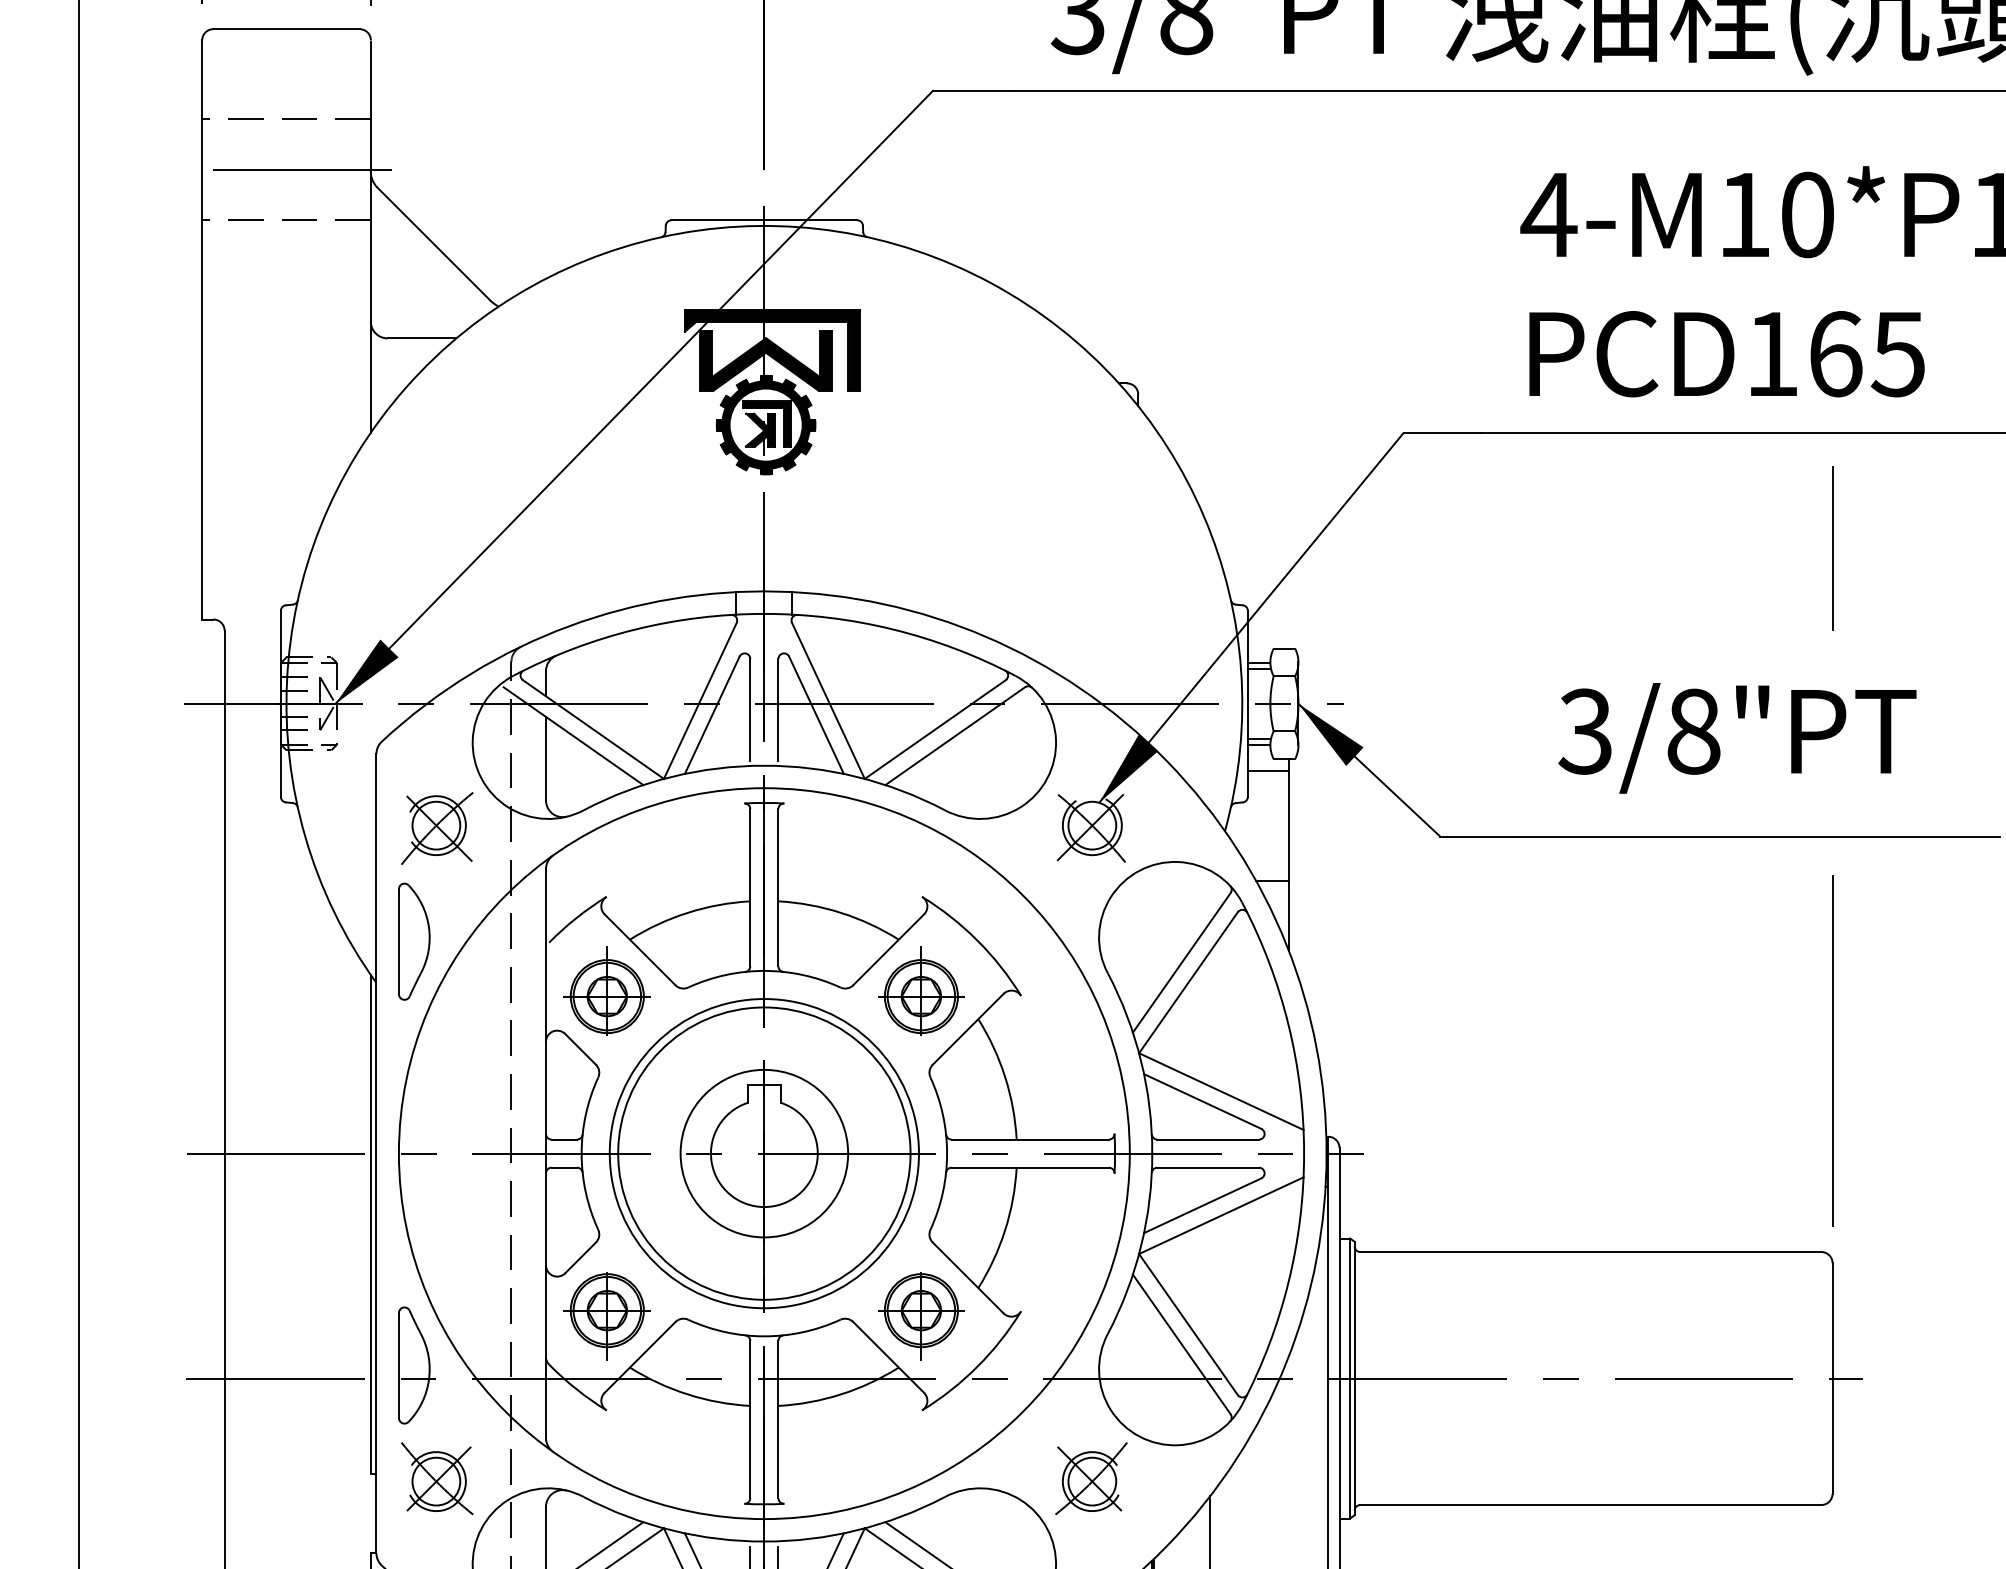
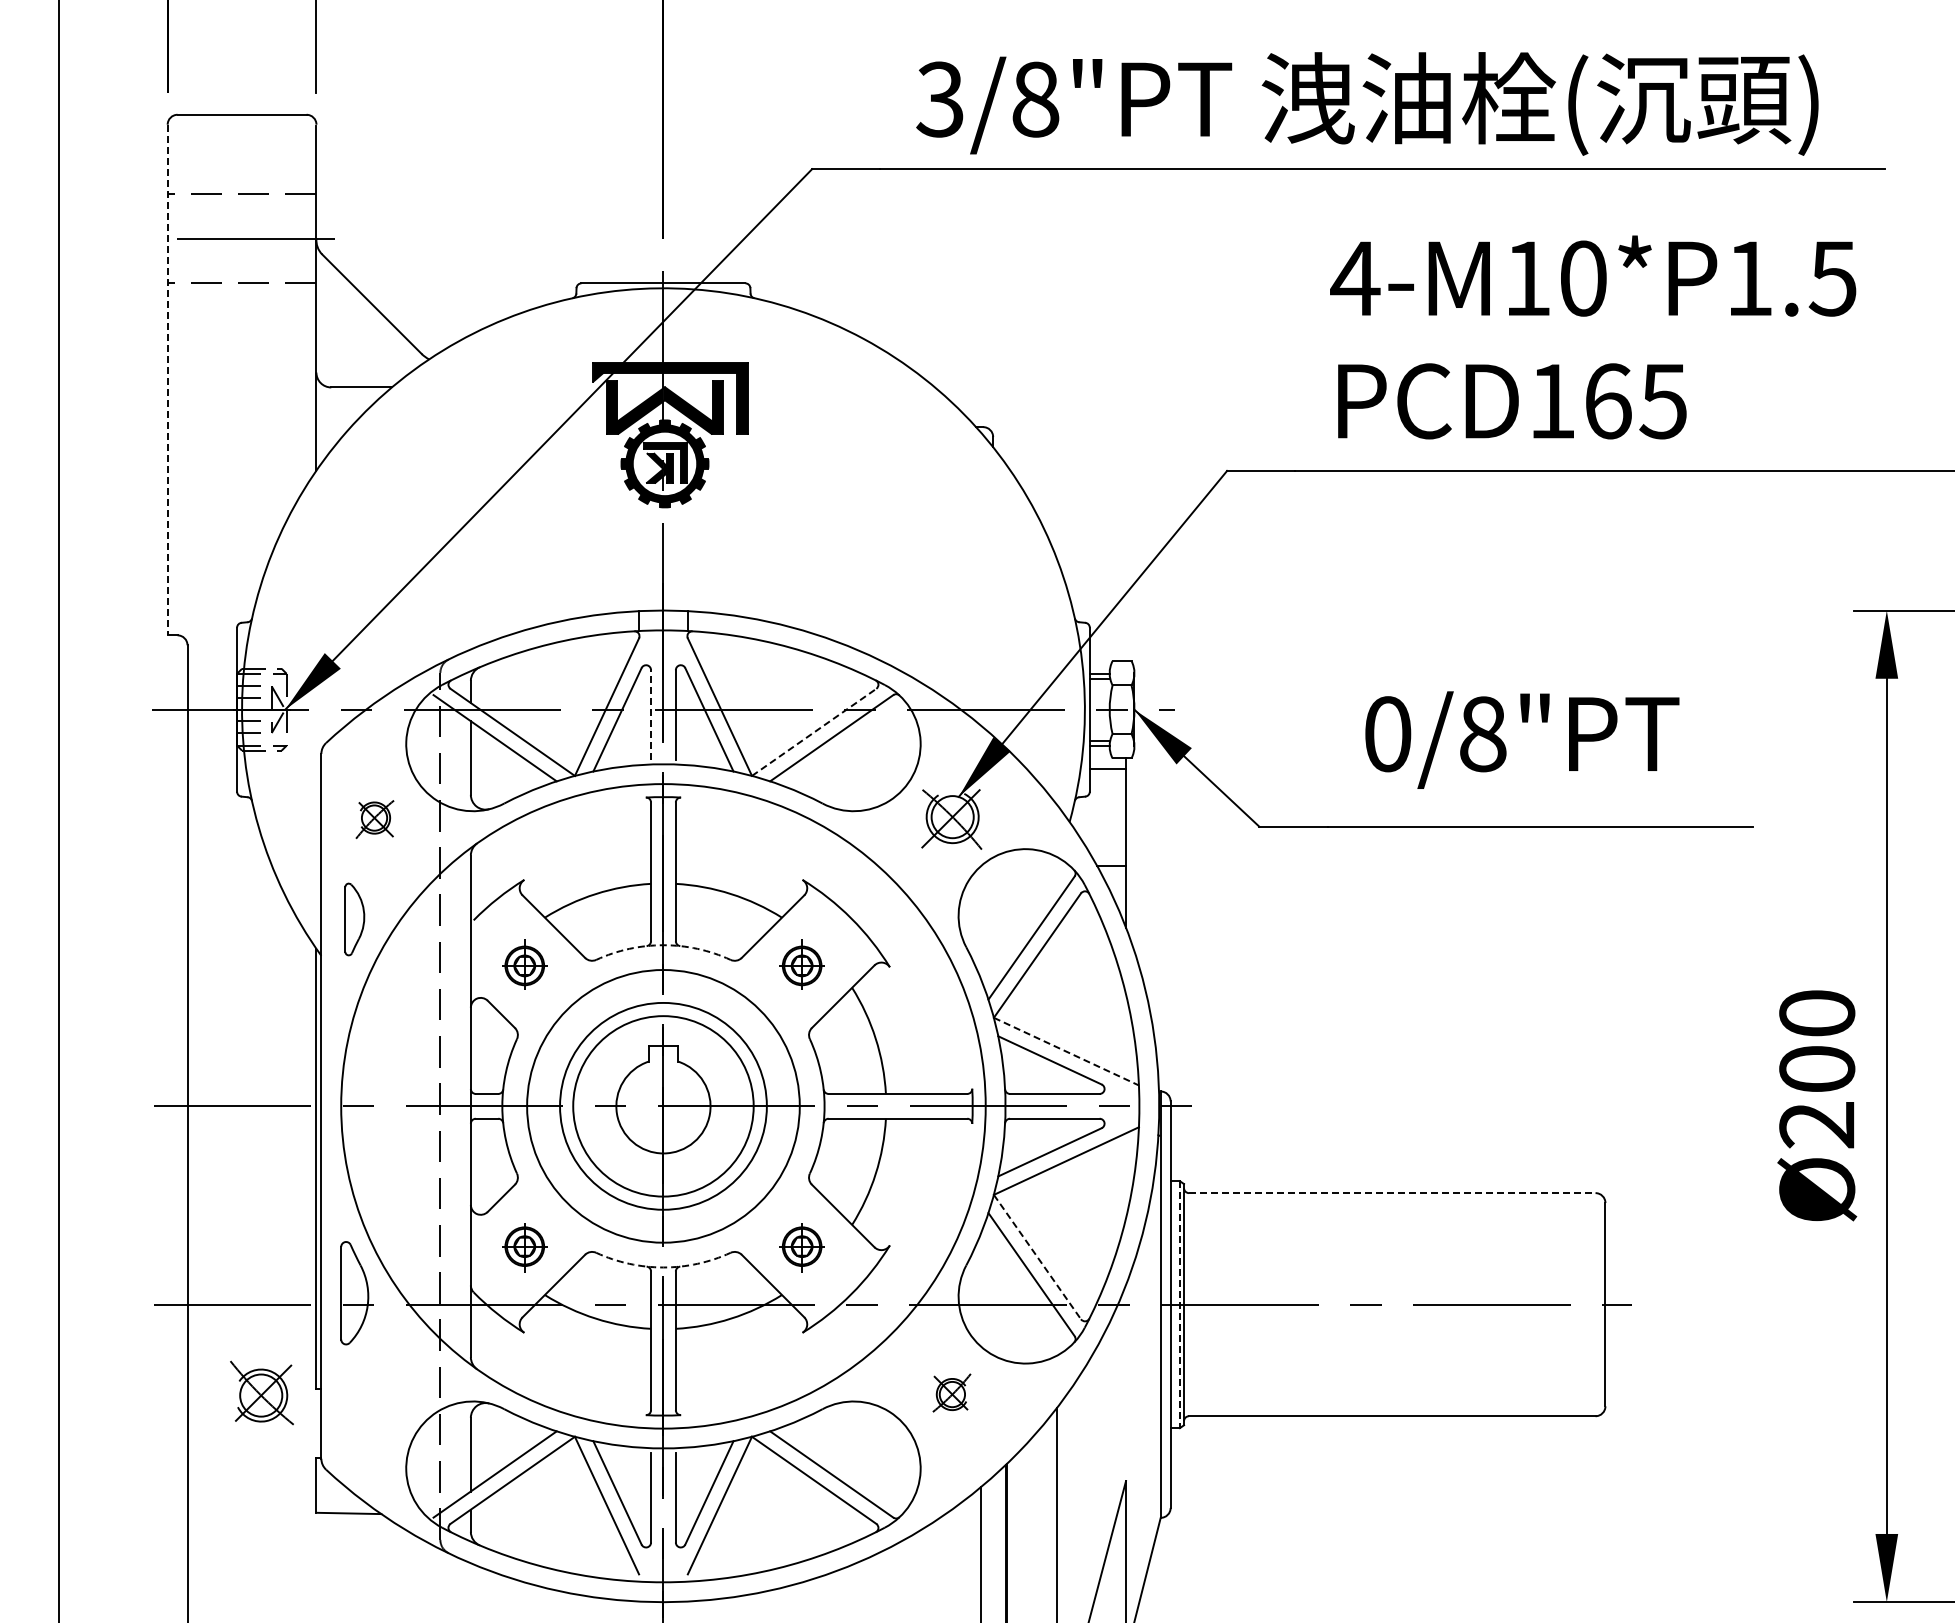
line: (201, 330) -> (167, 380), solid -> dashed
line: (1832, 548) -> (1605, 572), removed
line: (750, 709) -> (651, 714), solid -> dashed
line: (935, 729) -> (814, 732), solid -> dashed
text: (1585, 731) -> (1387, 734), 3/8"PT -> 0/8"PT
part: (436, 828) -> (374, 819), size x0.6
part: (414, 941) -> (354, 919), size x0.7
arc: (764, 971) -> (663, 945), solid -> dashed
part: (606, 990) -> (524, 962), size x0.6
part: (922, 990) -> (802, 962), size x0.6
line: (1832, 1050) -> (1605, 1015), removed
line: (1221, 1091) -> (1066, 1051), solid -> dashed
circle: (764, 1153) -> (663, 1106), size x0.7
circle: (764, 1153) -> (663, 1106), size x1.4
line: (1591, 1252) -> (1392, 1193), solid -> dashed
part: (606, 1315) -> (524, 1249), size x0.6
part: (922, 1315) -> (802, 1249), size x0.6
line: (1188, 1325) -> (1037, 1257), solid -> dashed
arc: (764, 1336) -> (663, 1267), solid -> dashed
line: (1349, 1379) -> (1179, 1305), solid -> dashed
part: (436, 1478) -> (261, 1392), moved
part: (1091, 1478) -> (951, 1392), size x0.6

